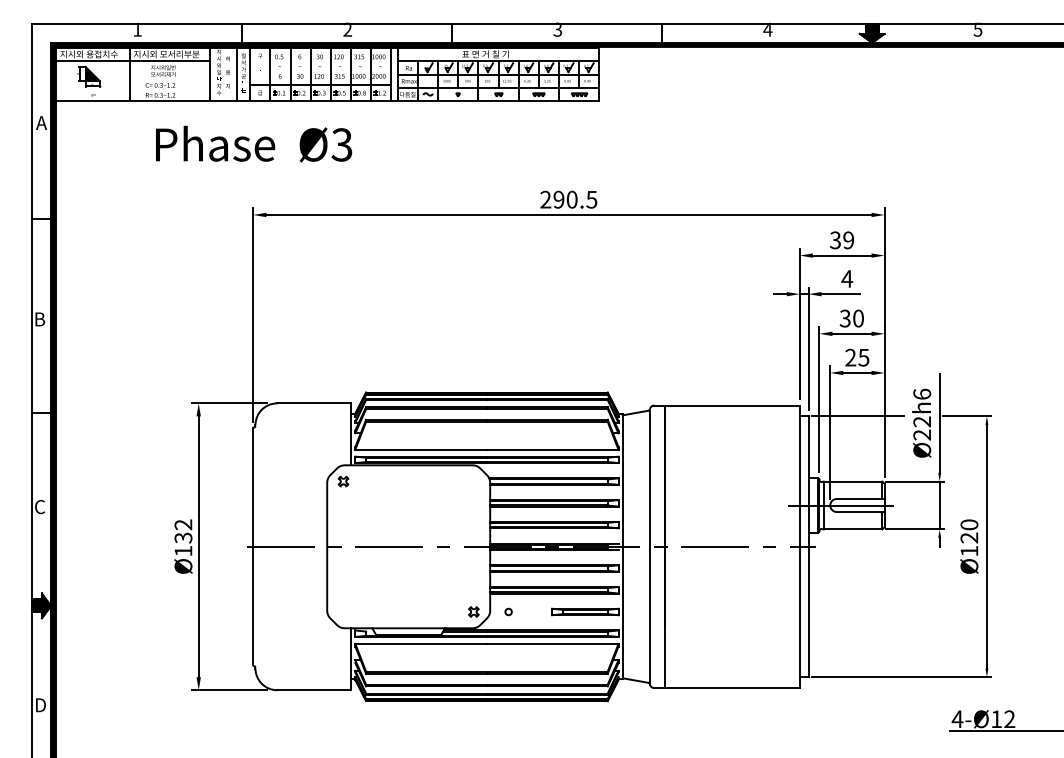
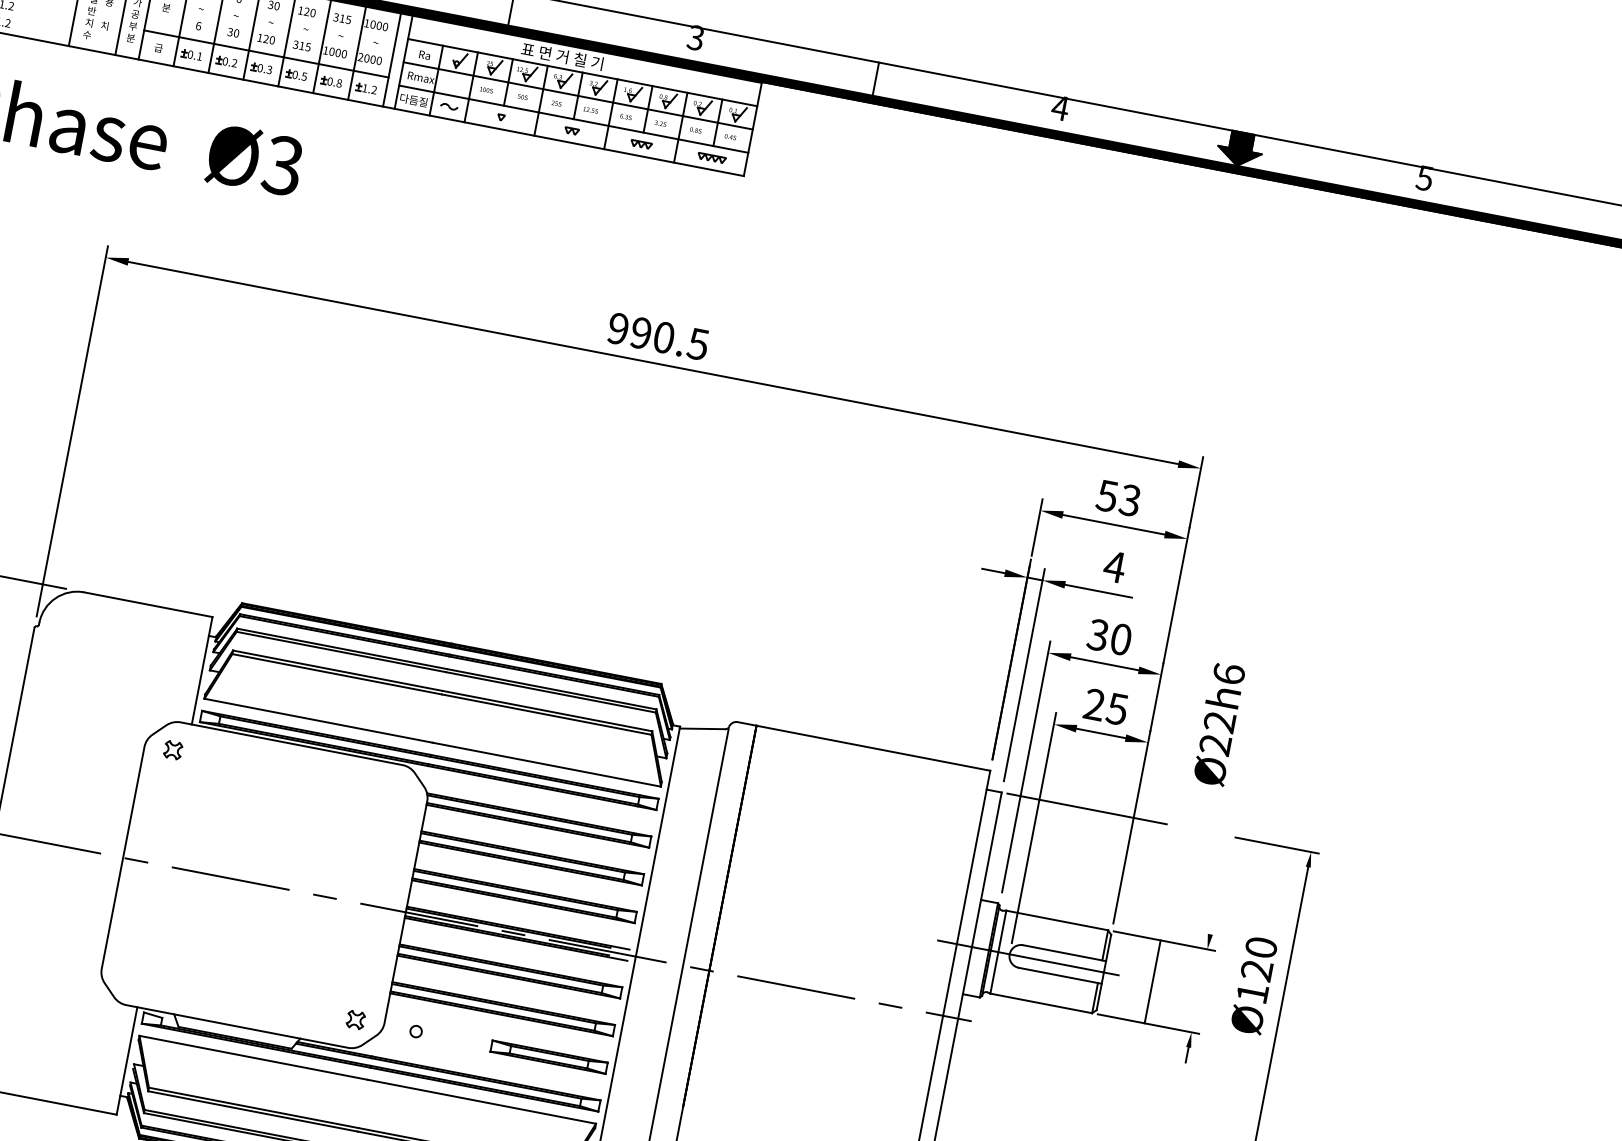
text: (545, 199) -> (617, 328), 290.5 -> 990.5
text: (842, 240) -> (1119, 498), 39 -> 53
text: (921, 422) -> (1218, 722), moved
line: (939, 422) -> (1226, 846), removed
line: (939, 505) -> (1152, 981), moved
text: (969, 546) -> (1254, 985), moved

